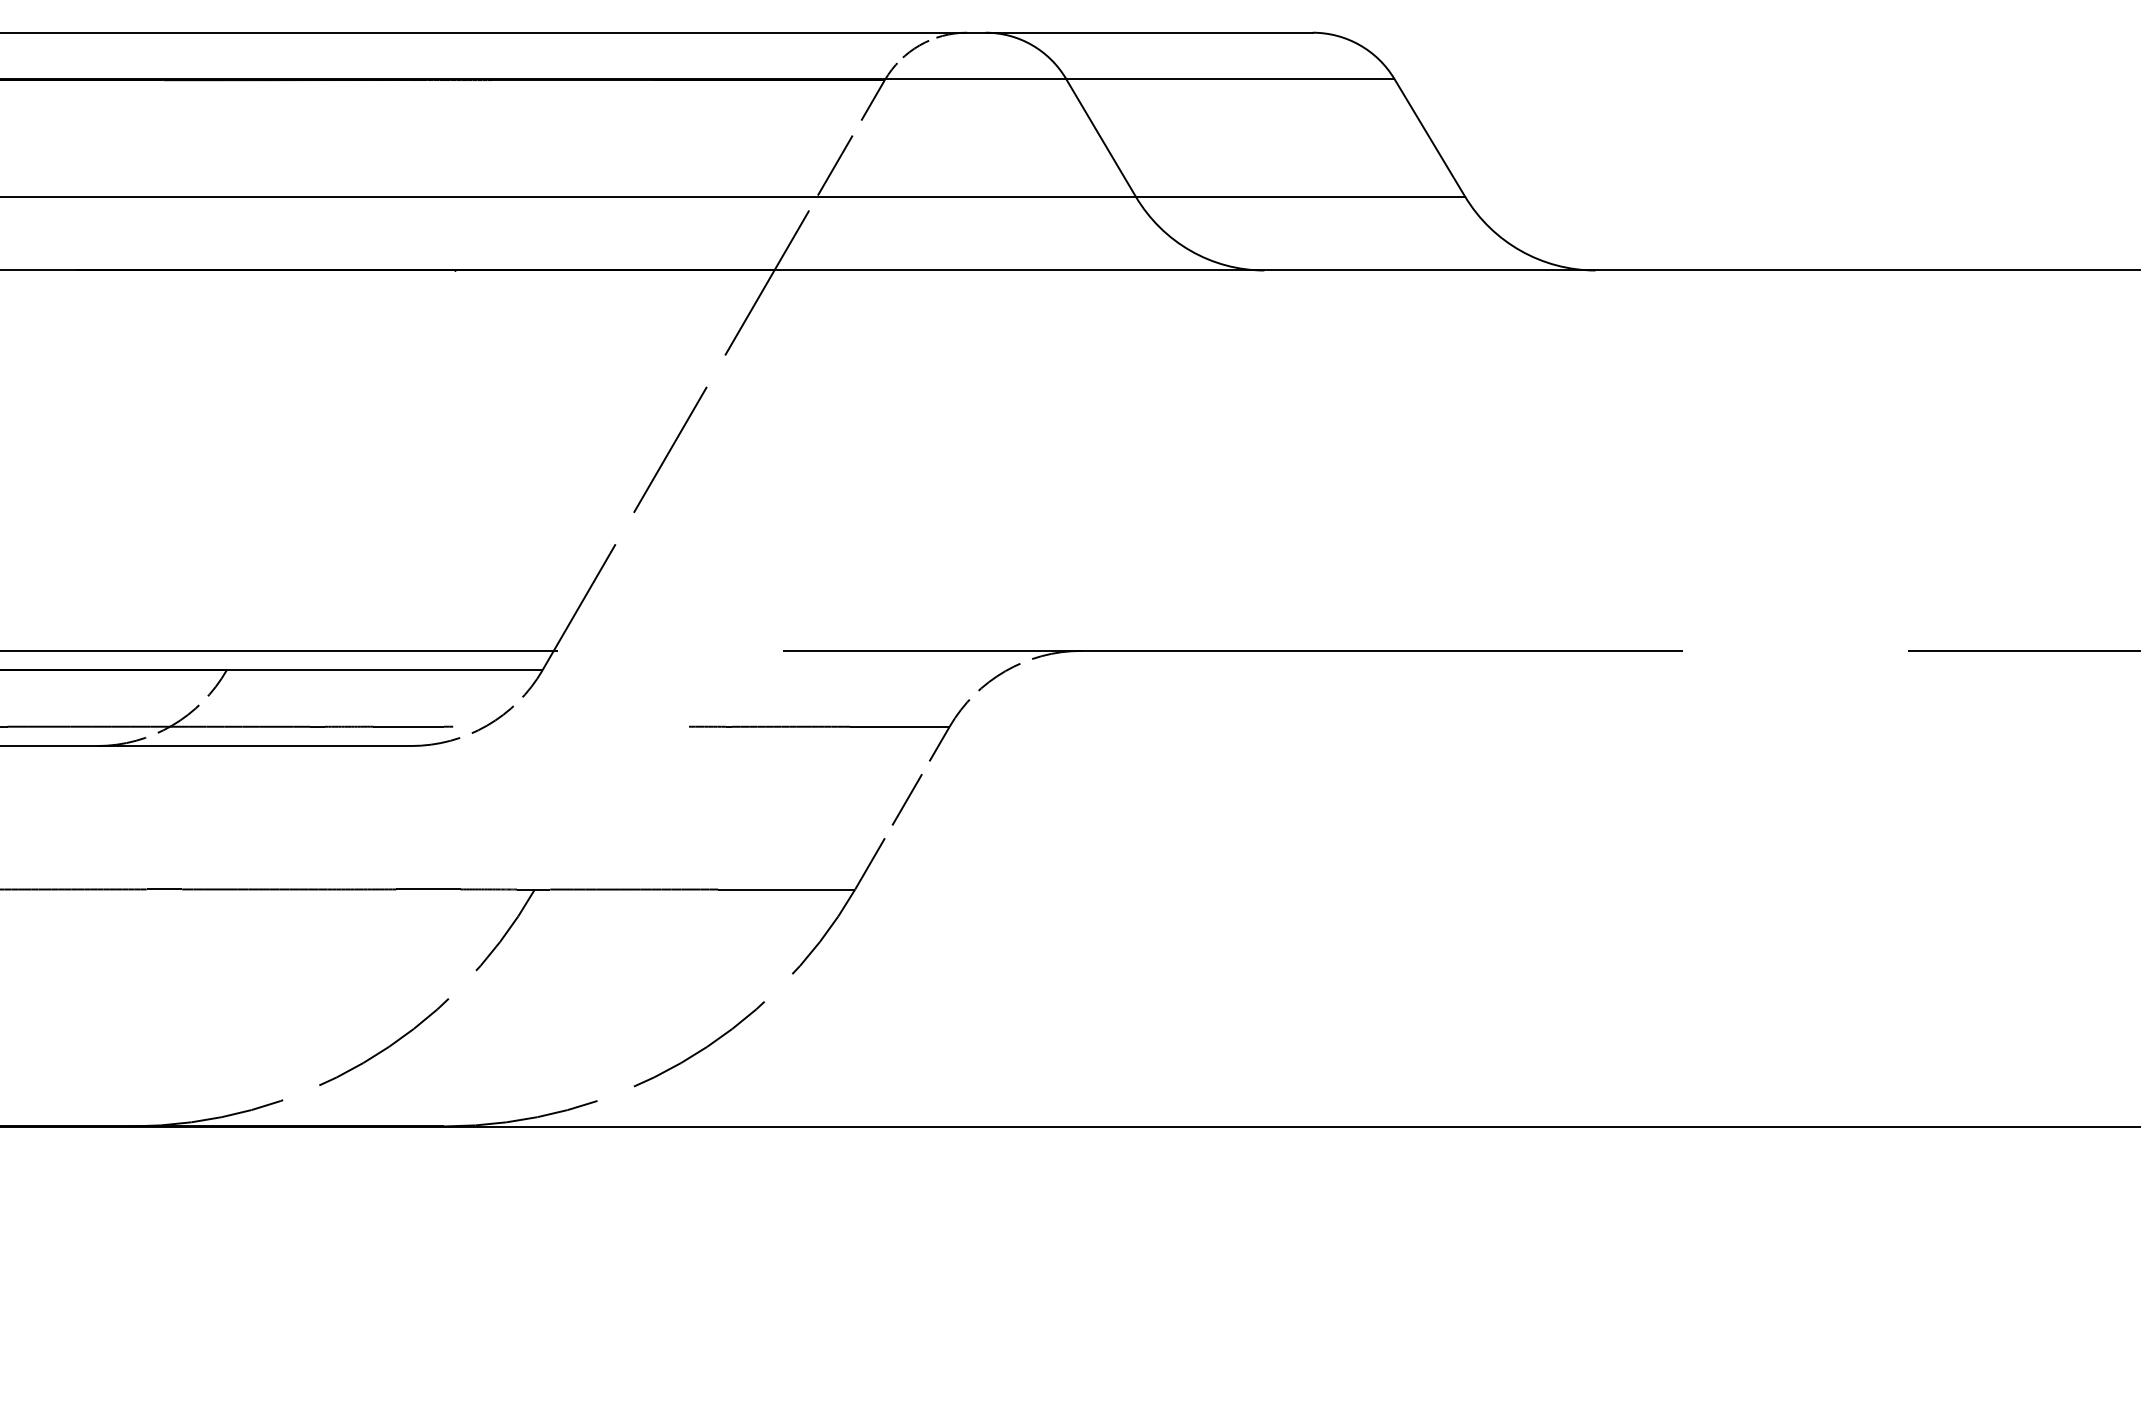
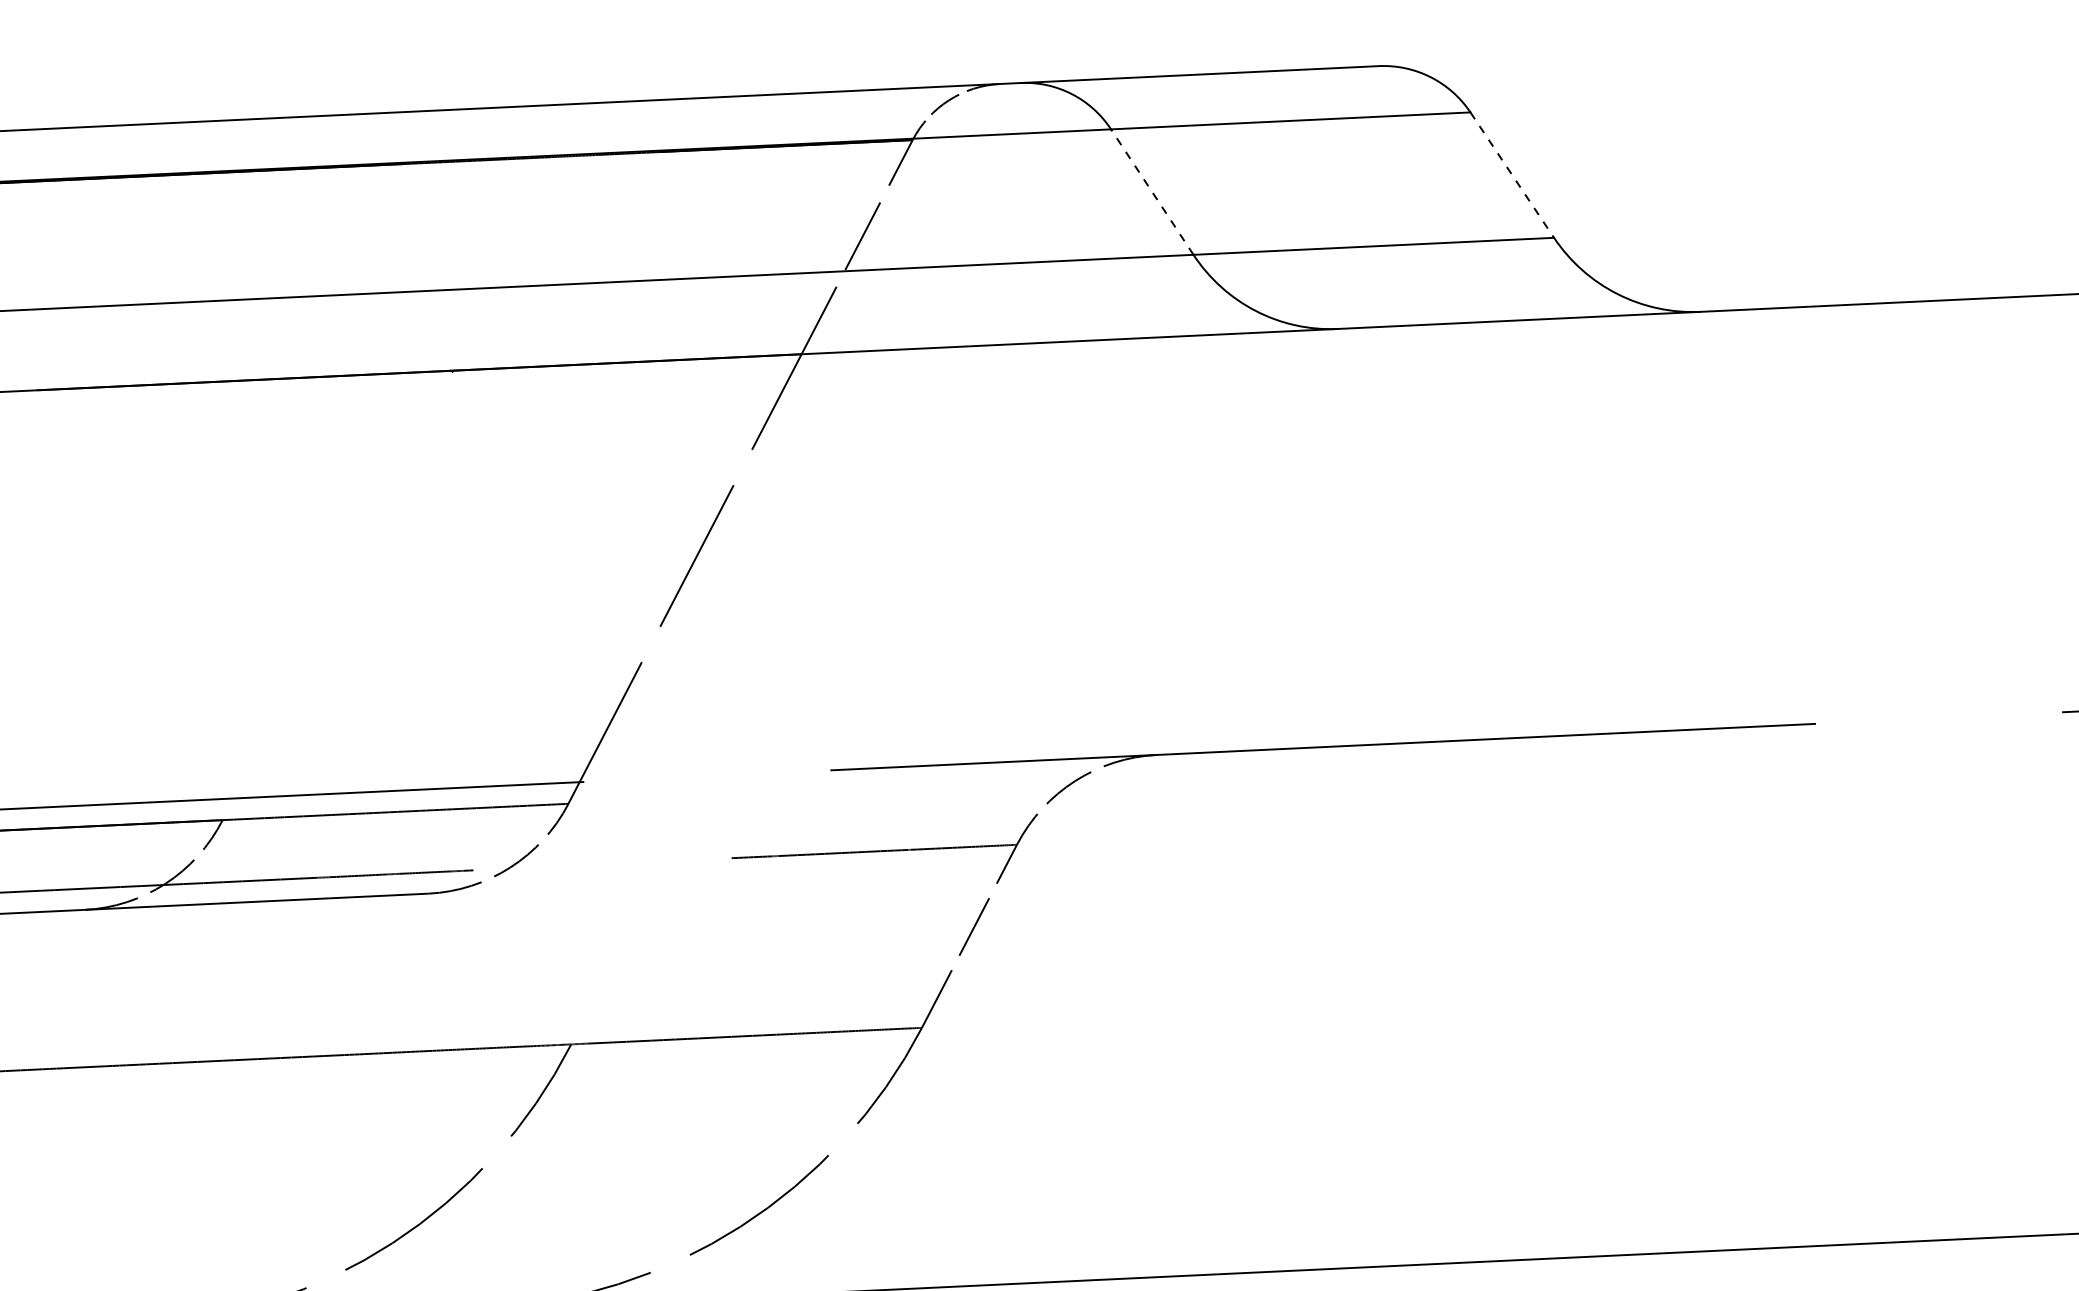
line: (1100, 137) -> (1151, 191), solid -> dashed
line: (1429, 137) -> (1511, 174), solid -> dashed

